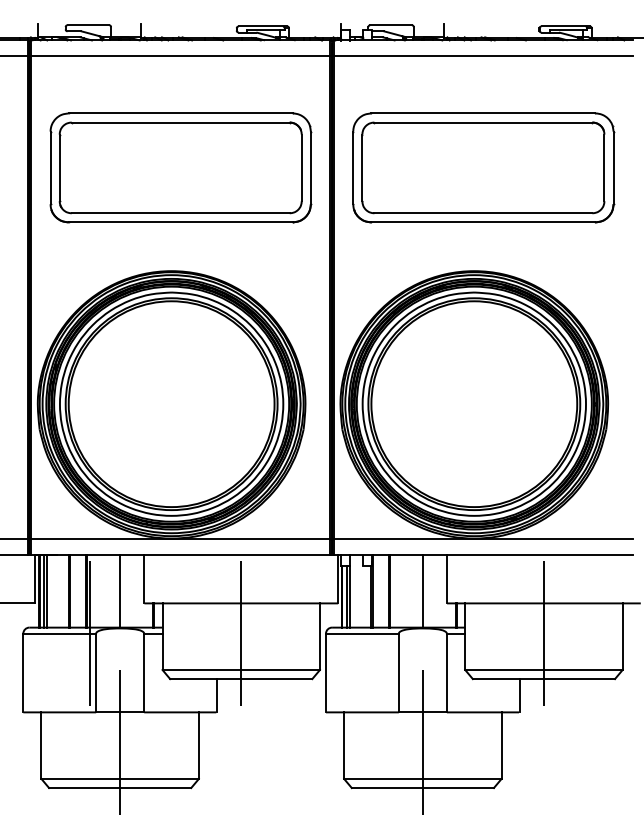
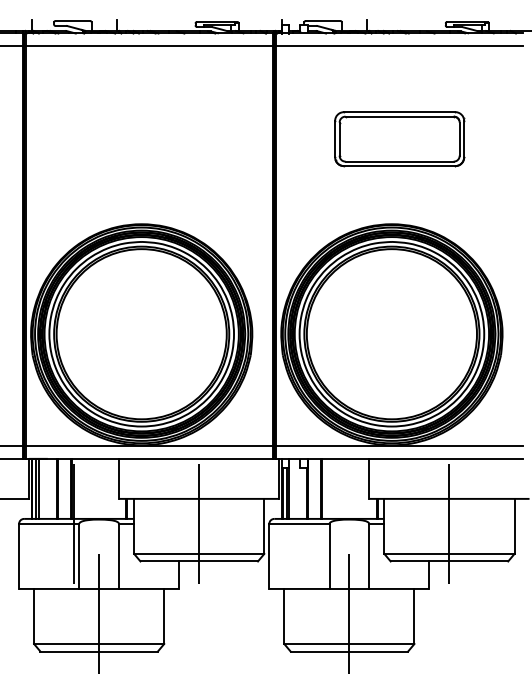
part: (181, 168) -> (149, 139), removed
part: (483, 168) -> (399, 139), size x0.6
line: (120, 590) -> (99, 488), removed
line: (423, 590) -> (349, 488), removed

